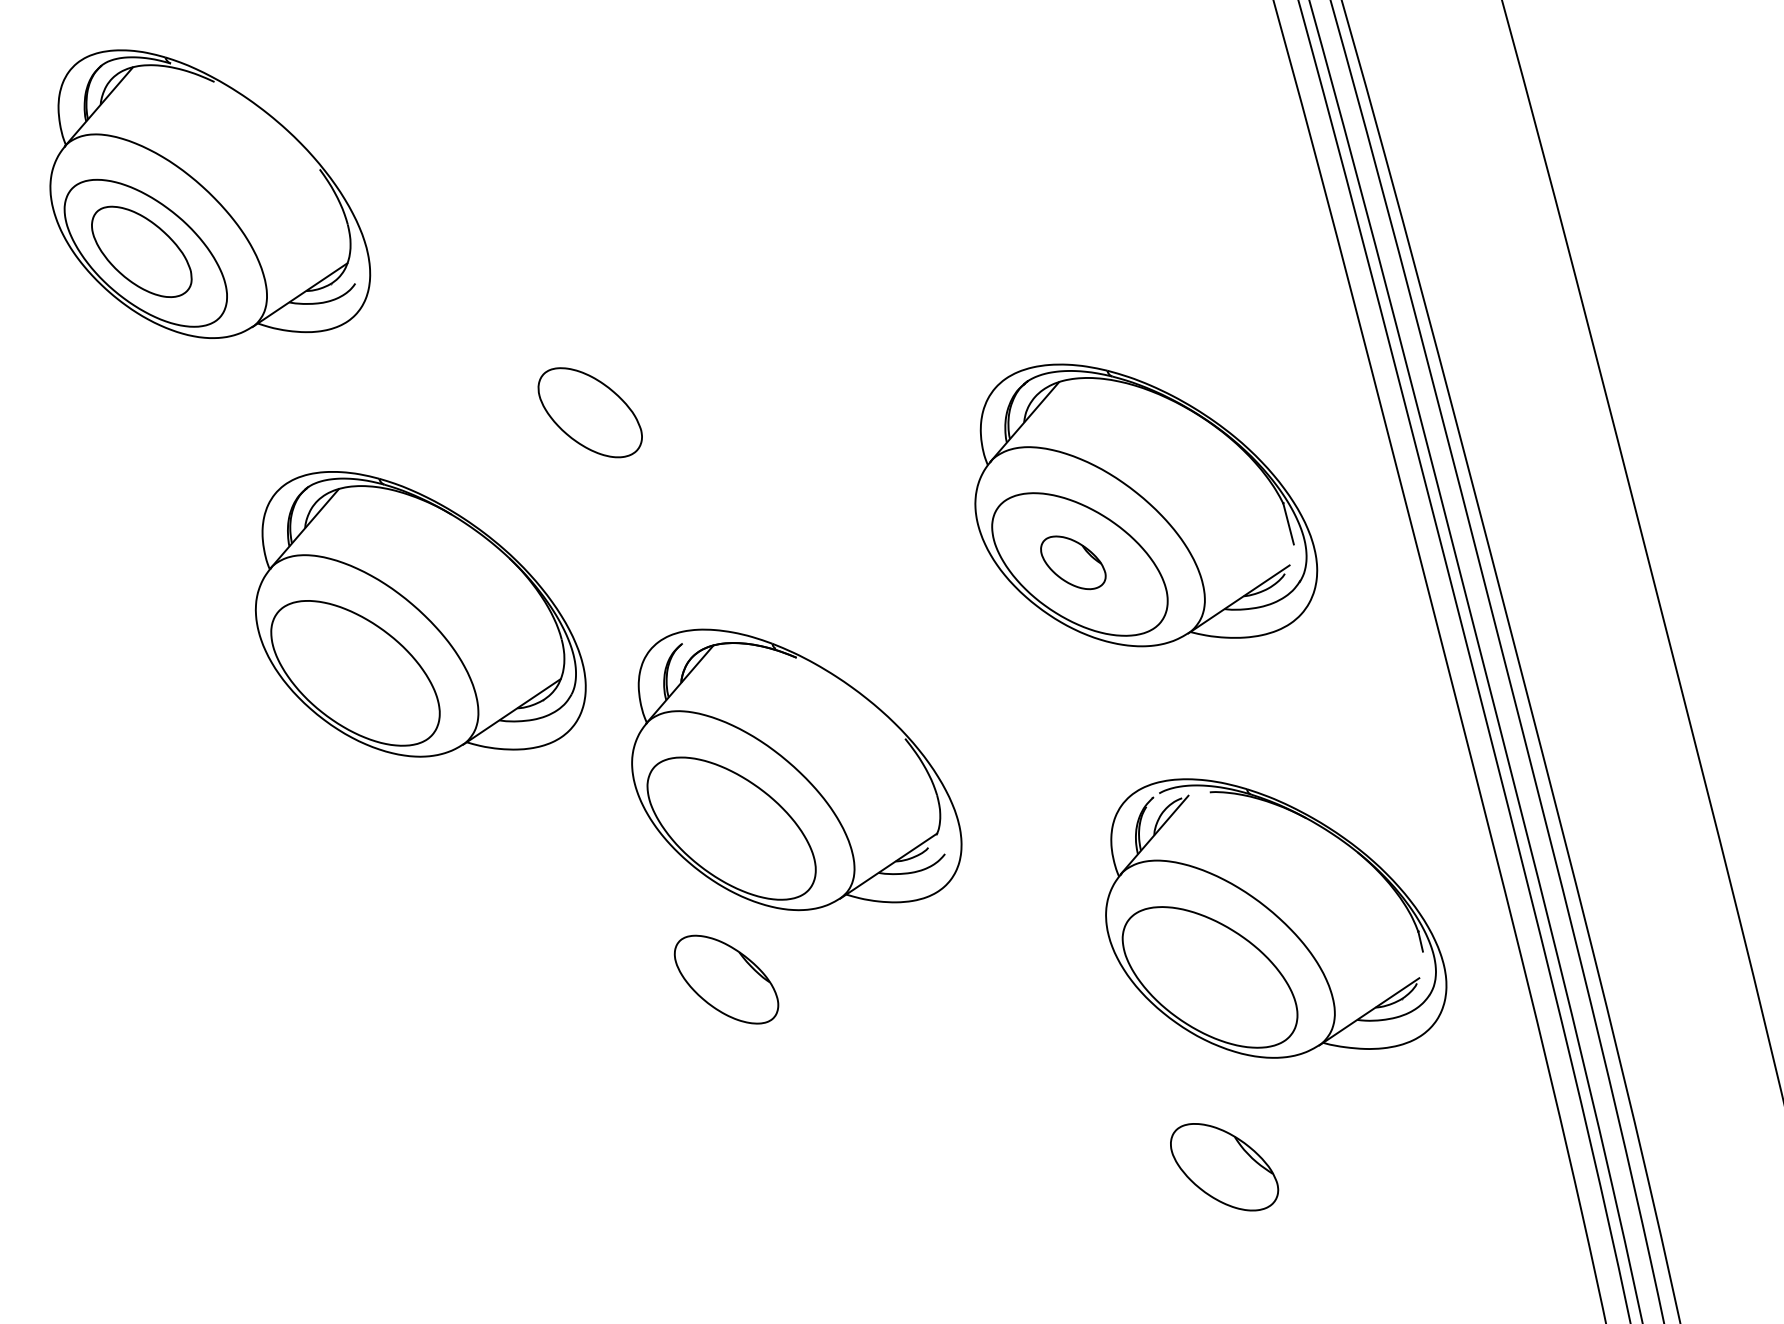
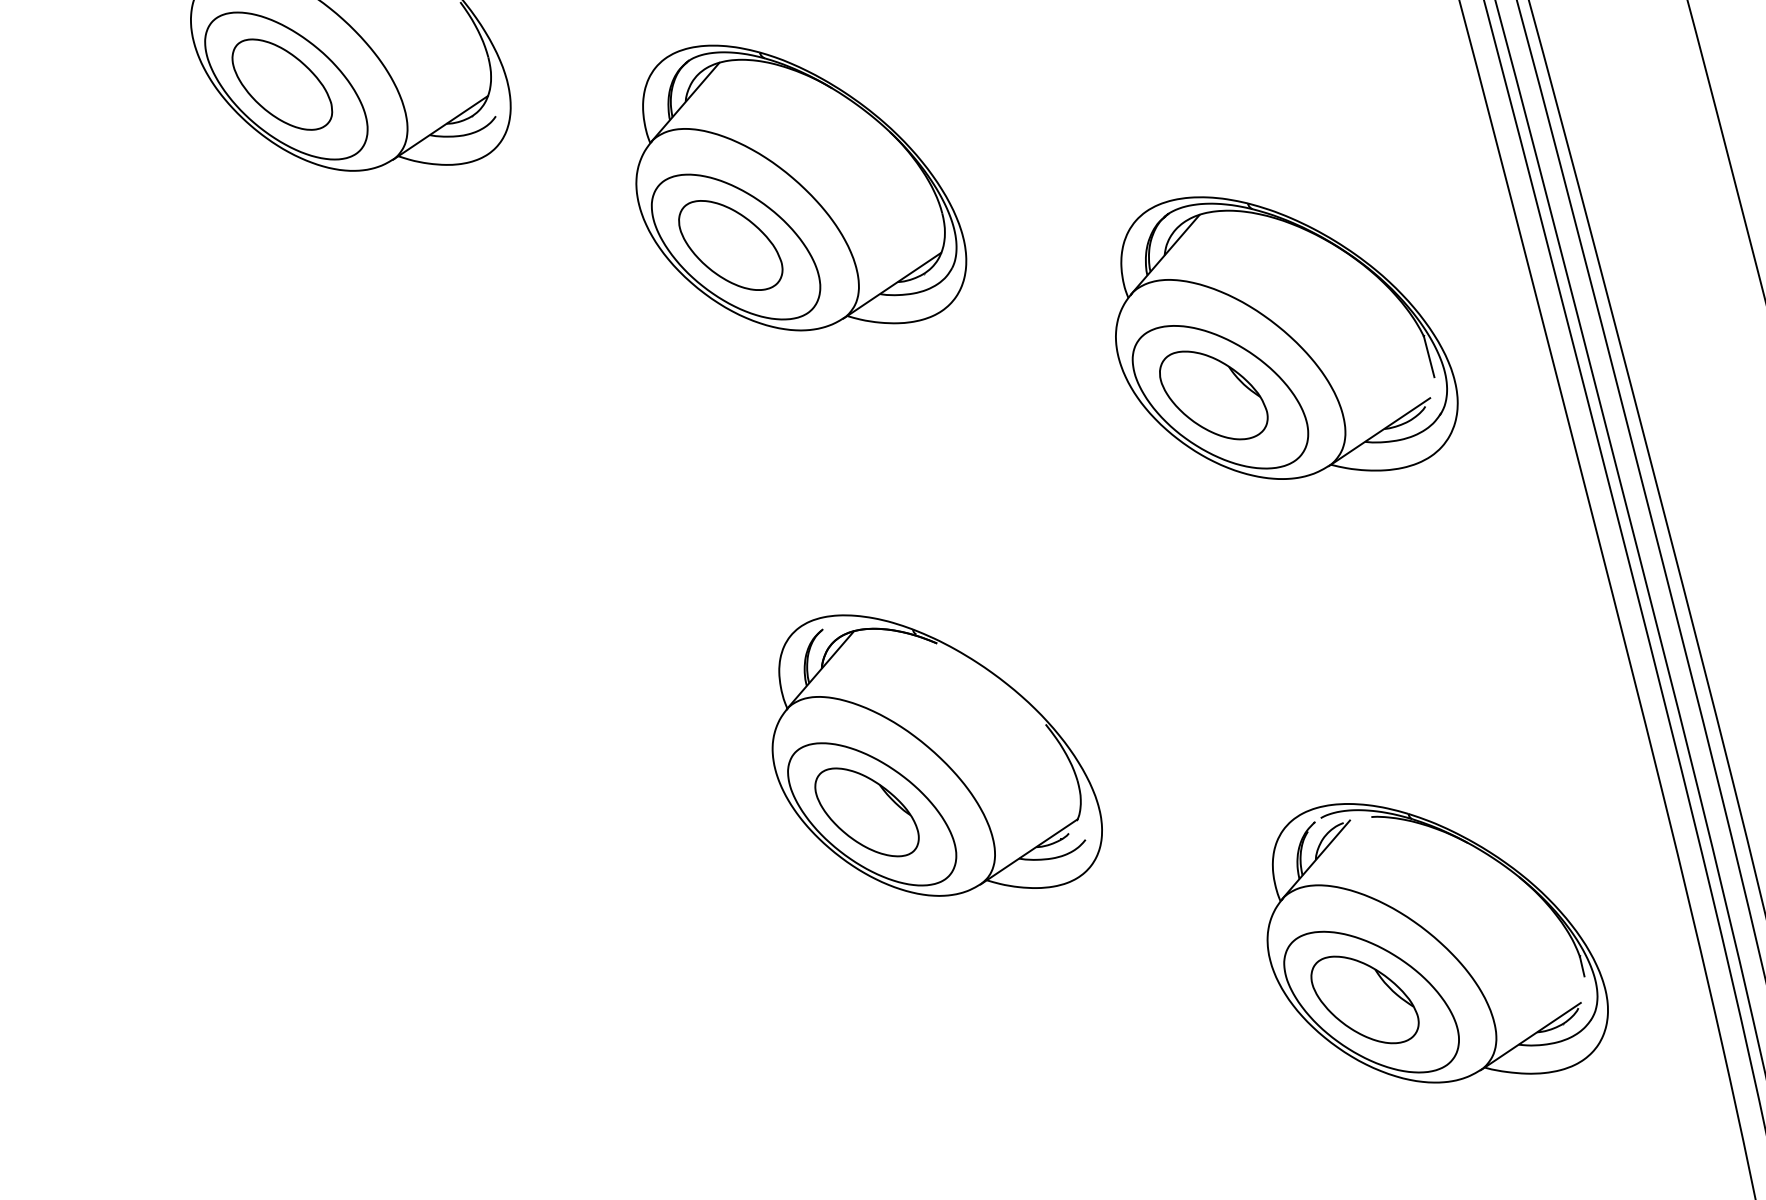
part: (1073, 562) -> (1214, 395), size x1.67
part: (420, 614) -> (801, 188), moved
part: (796, 769) -> (937, 755), moved
part: (1276, 918) -> (1438, 943), moved

